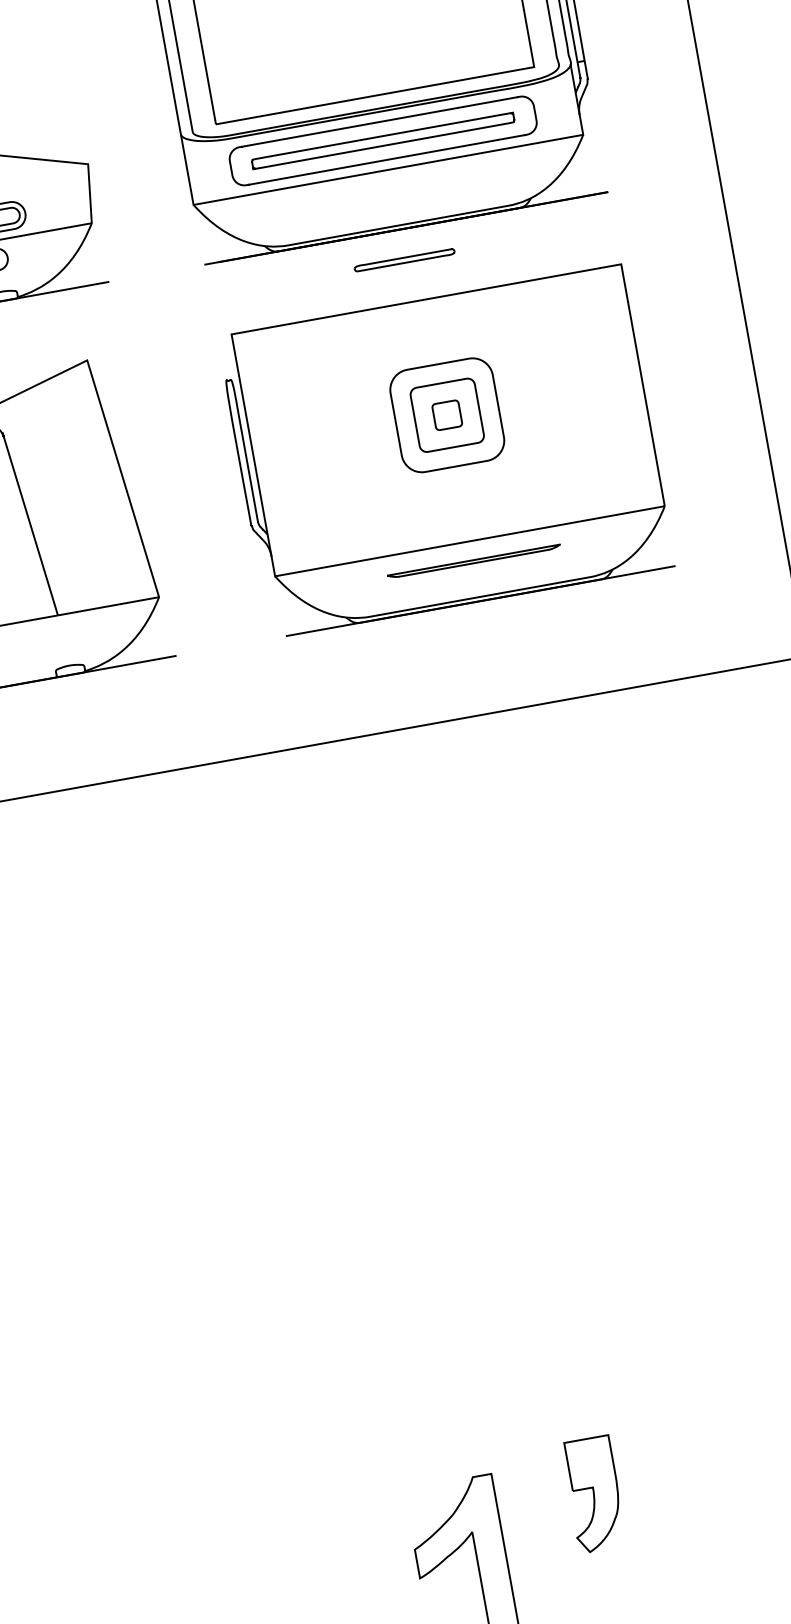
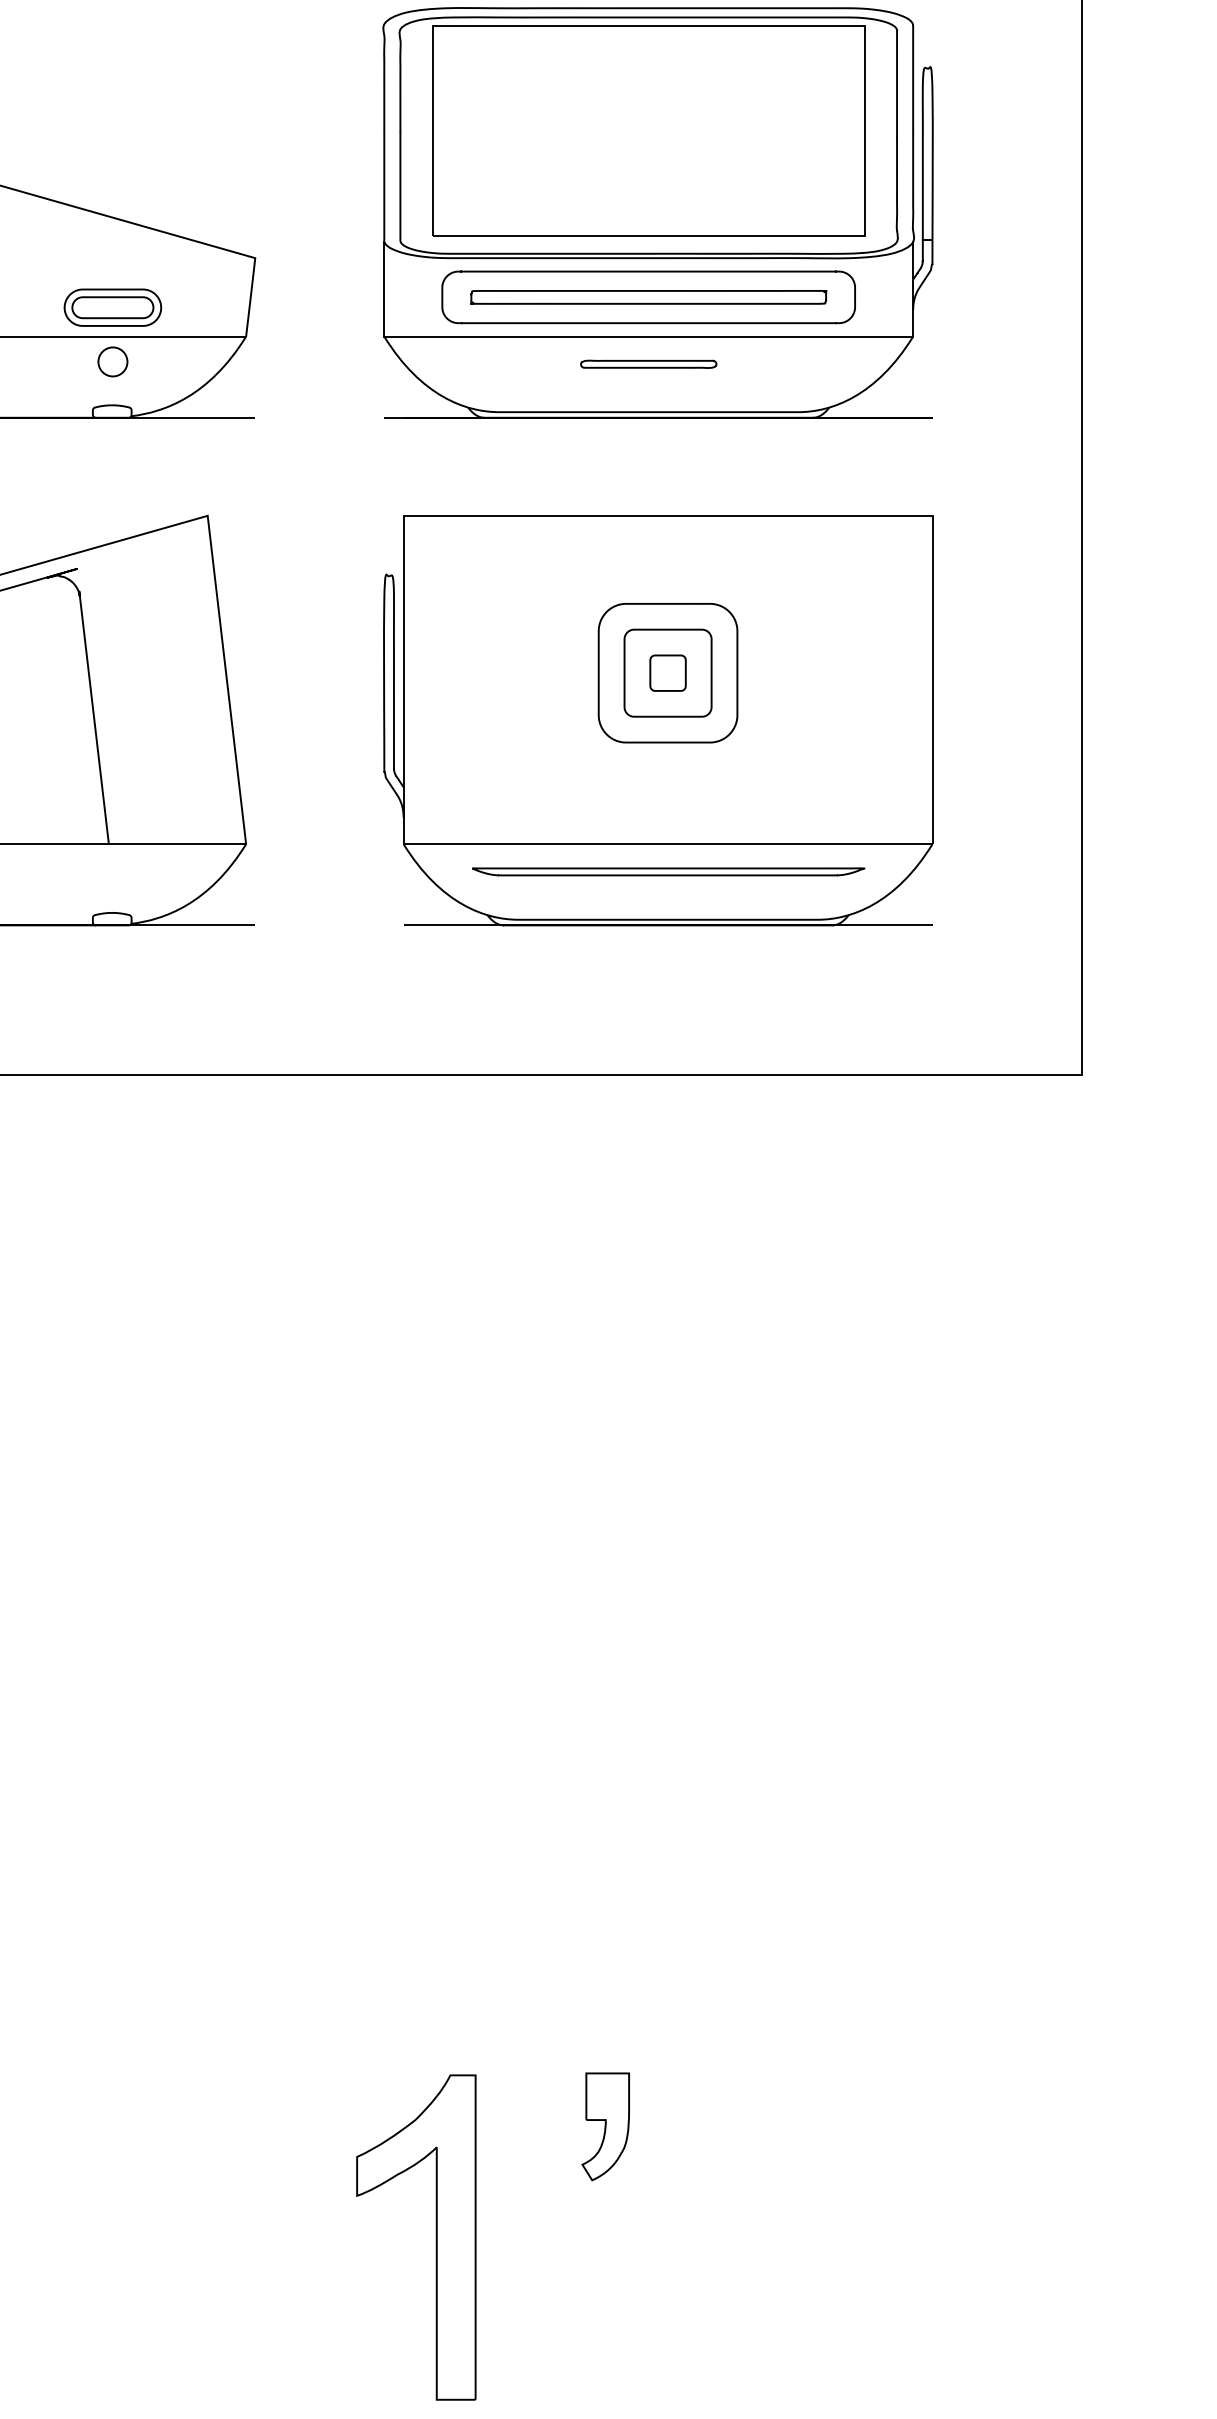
part: (404, 259) -> (648, 363), moved
part: (473, 561) -> (668, 871), size x1.67
part: (593, 1494) -> (605, 2126), size x0.71

